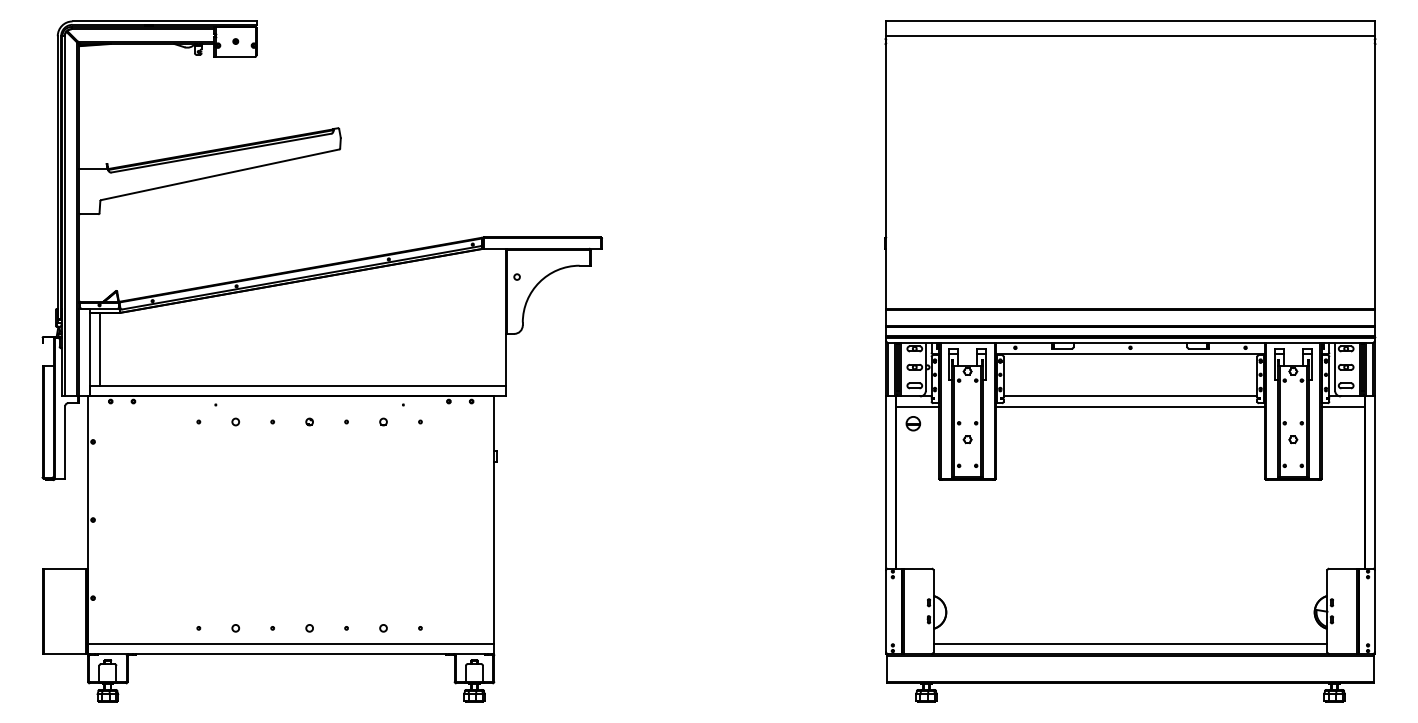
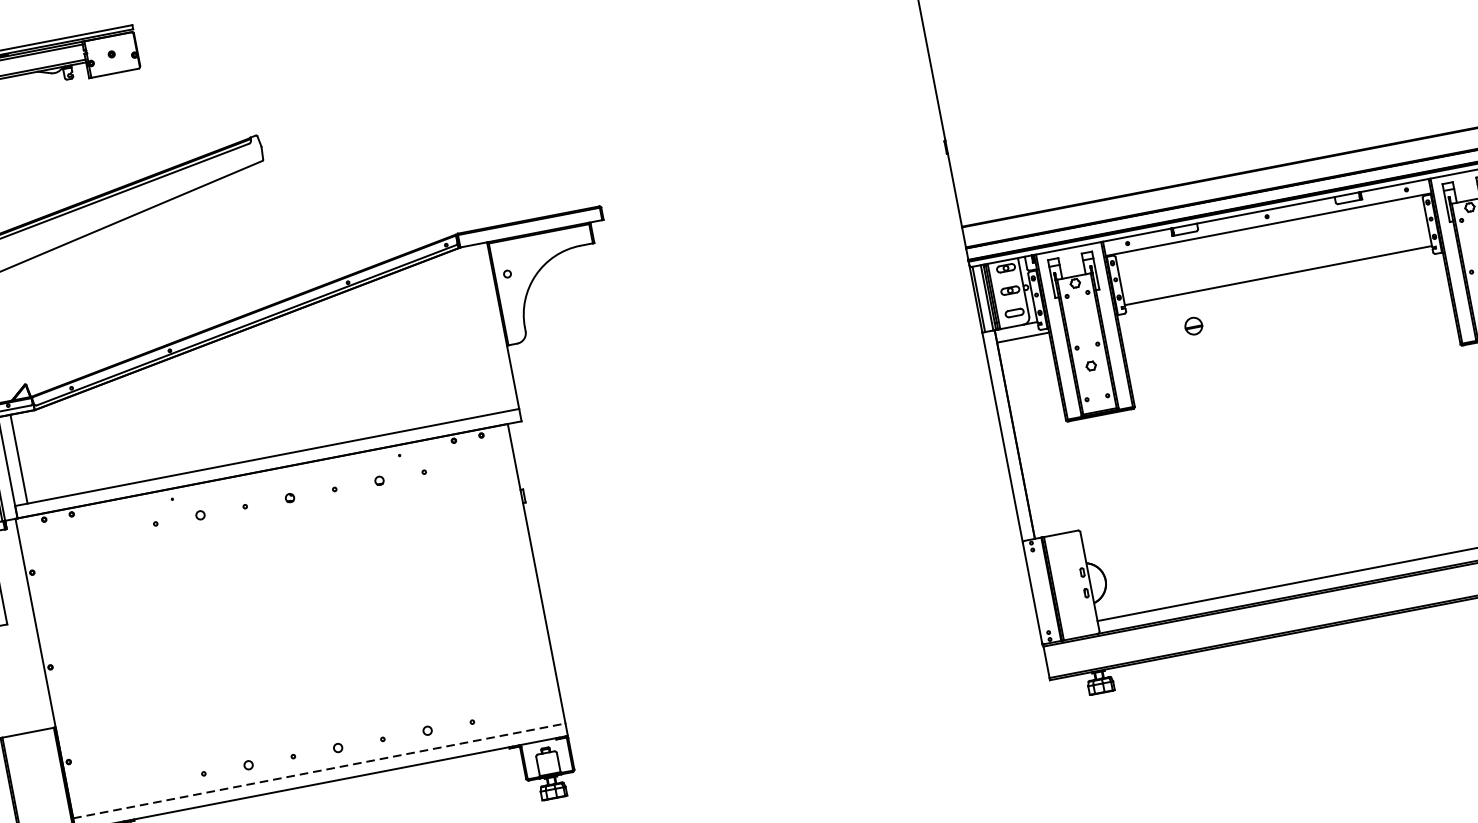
line: (1130, 406) -> (1280, 287), removed
part: (913, 423) -> (1193, 325), moved
line: (291, 643) -> (319, 770), solid -> dashed

